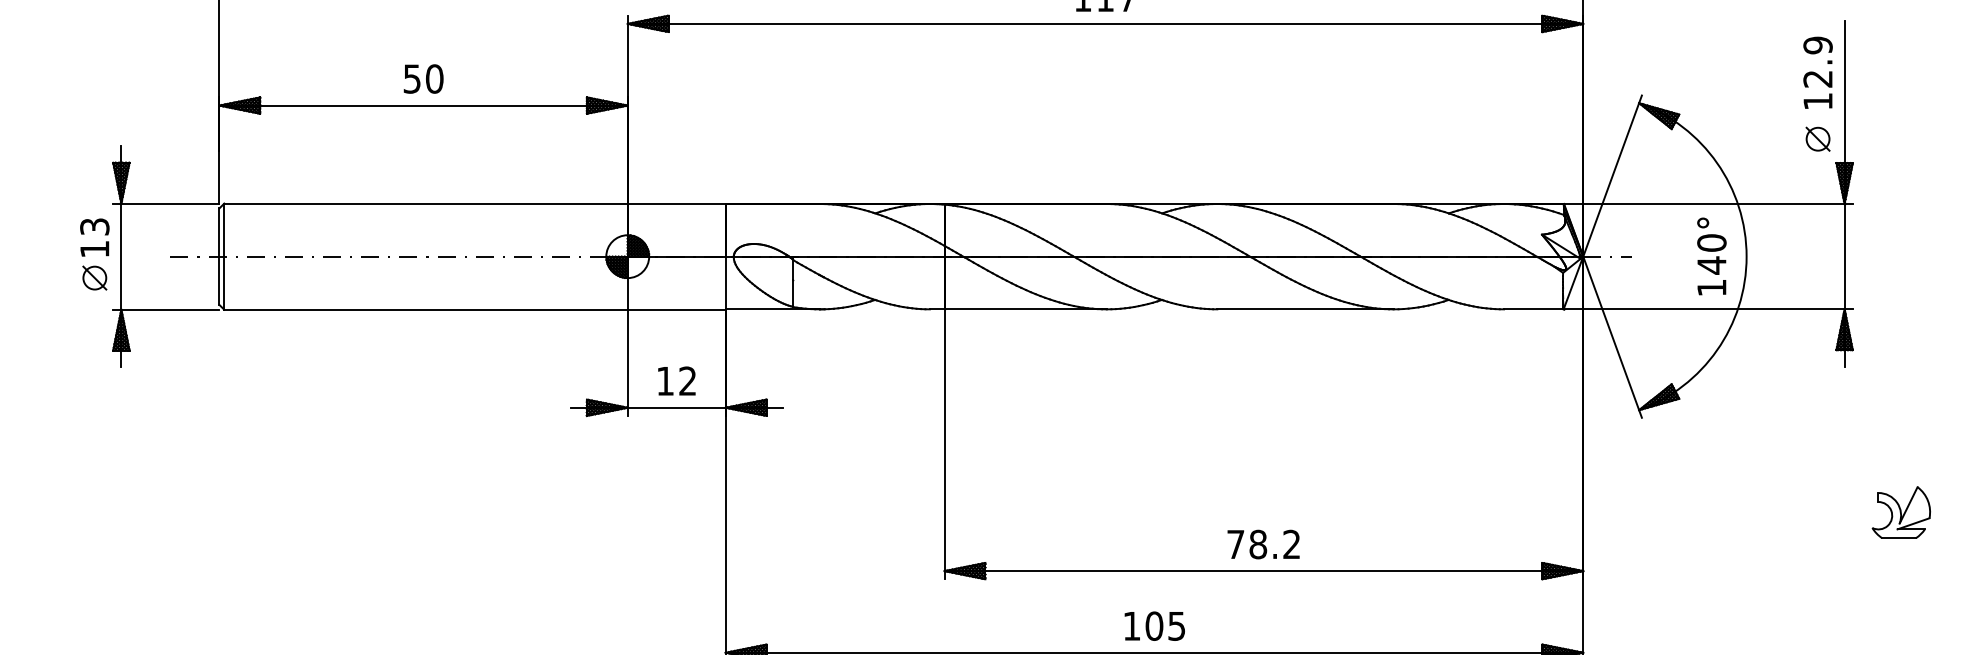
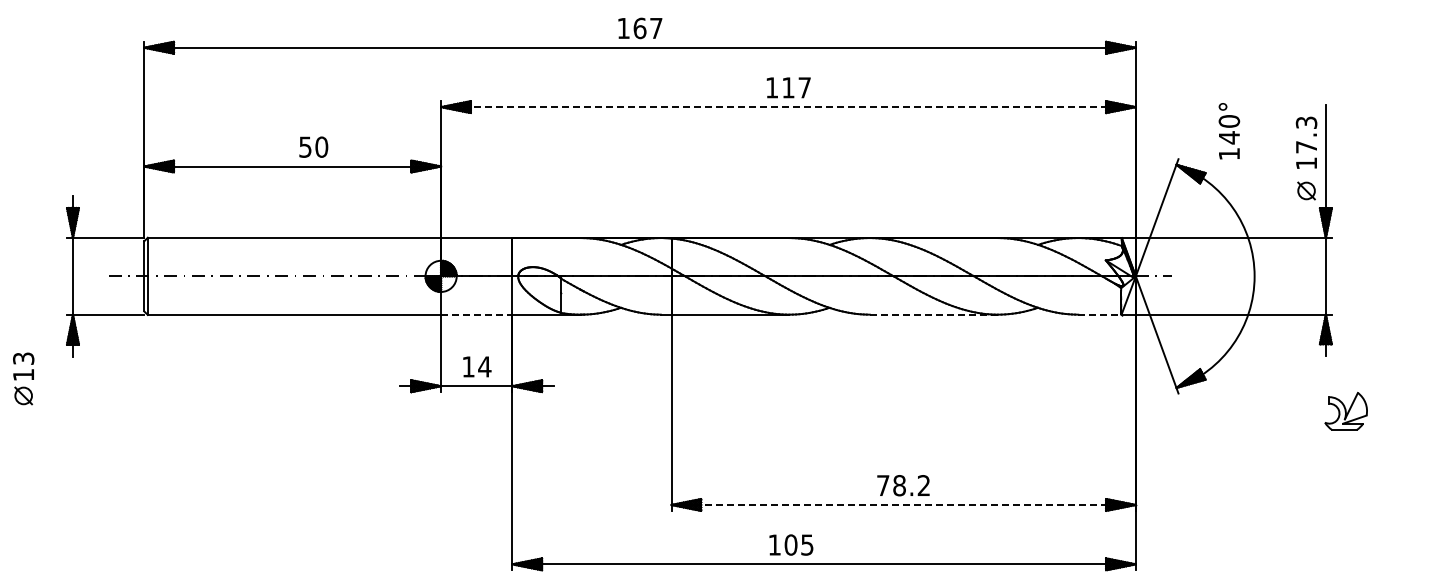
line: (1106, 24) -> (789, 107), solid -> dashed
text: (1817, 61) -> (1306, 134), 12.9 -> 17.3
text: (423, 78) -> (313, 146), moved
part: (94, 254) -> (23, 378), moved
text: (1712, 256) -> (1229, 131), moved
line: (676, 309) -> (476, 314), solid -> dashed
line: (1306, 309) -> (934, 314), solid -> dashed
line: (1533, 309) -> (1099, 314), solid -> dashed
text: (687, 380) -> (484, 366), 12 -> 14
part: (1900, 512) -> (1345, 411), moved
line: (1265, 570) -> (904, 504), solid -> dashed
text: (1155, 625) -> (791, 544), moved

